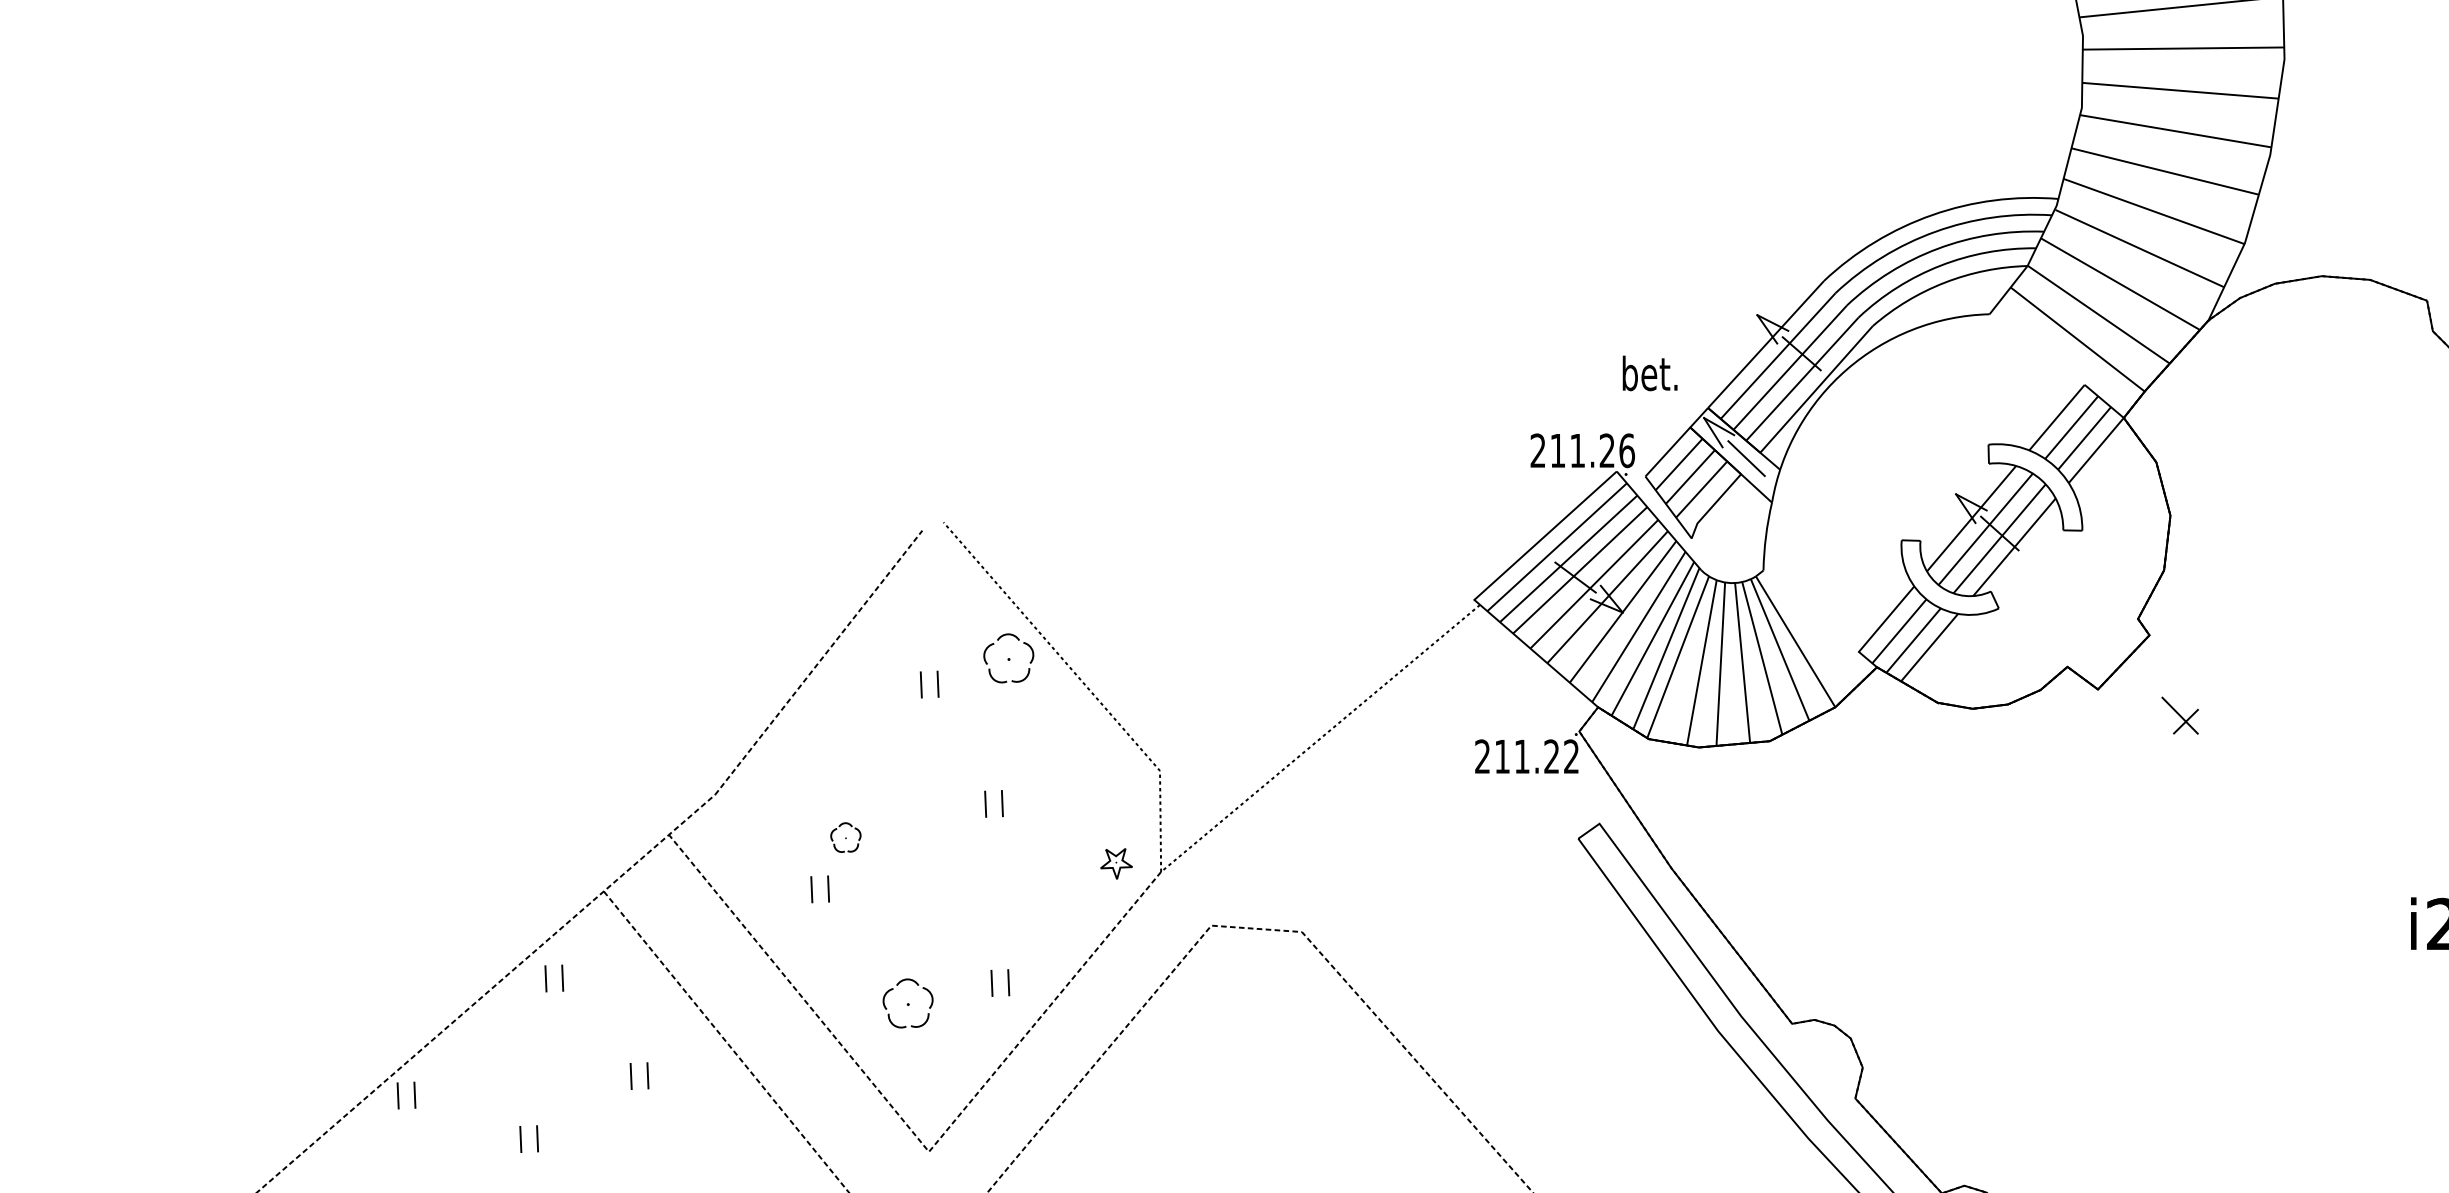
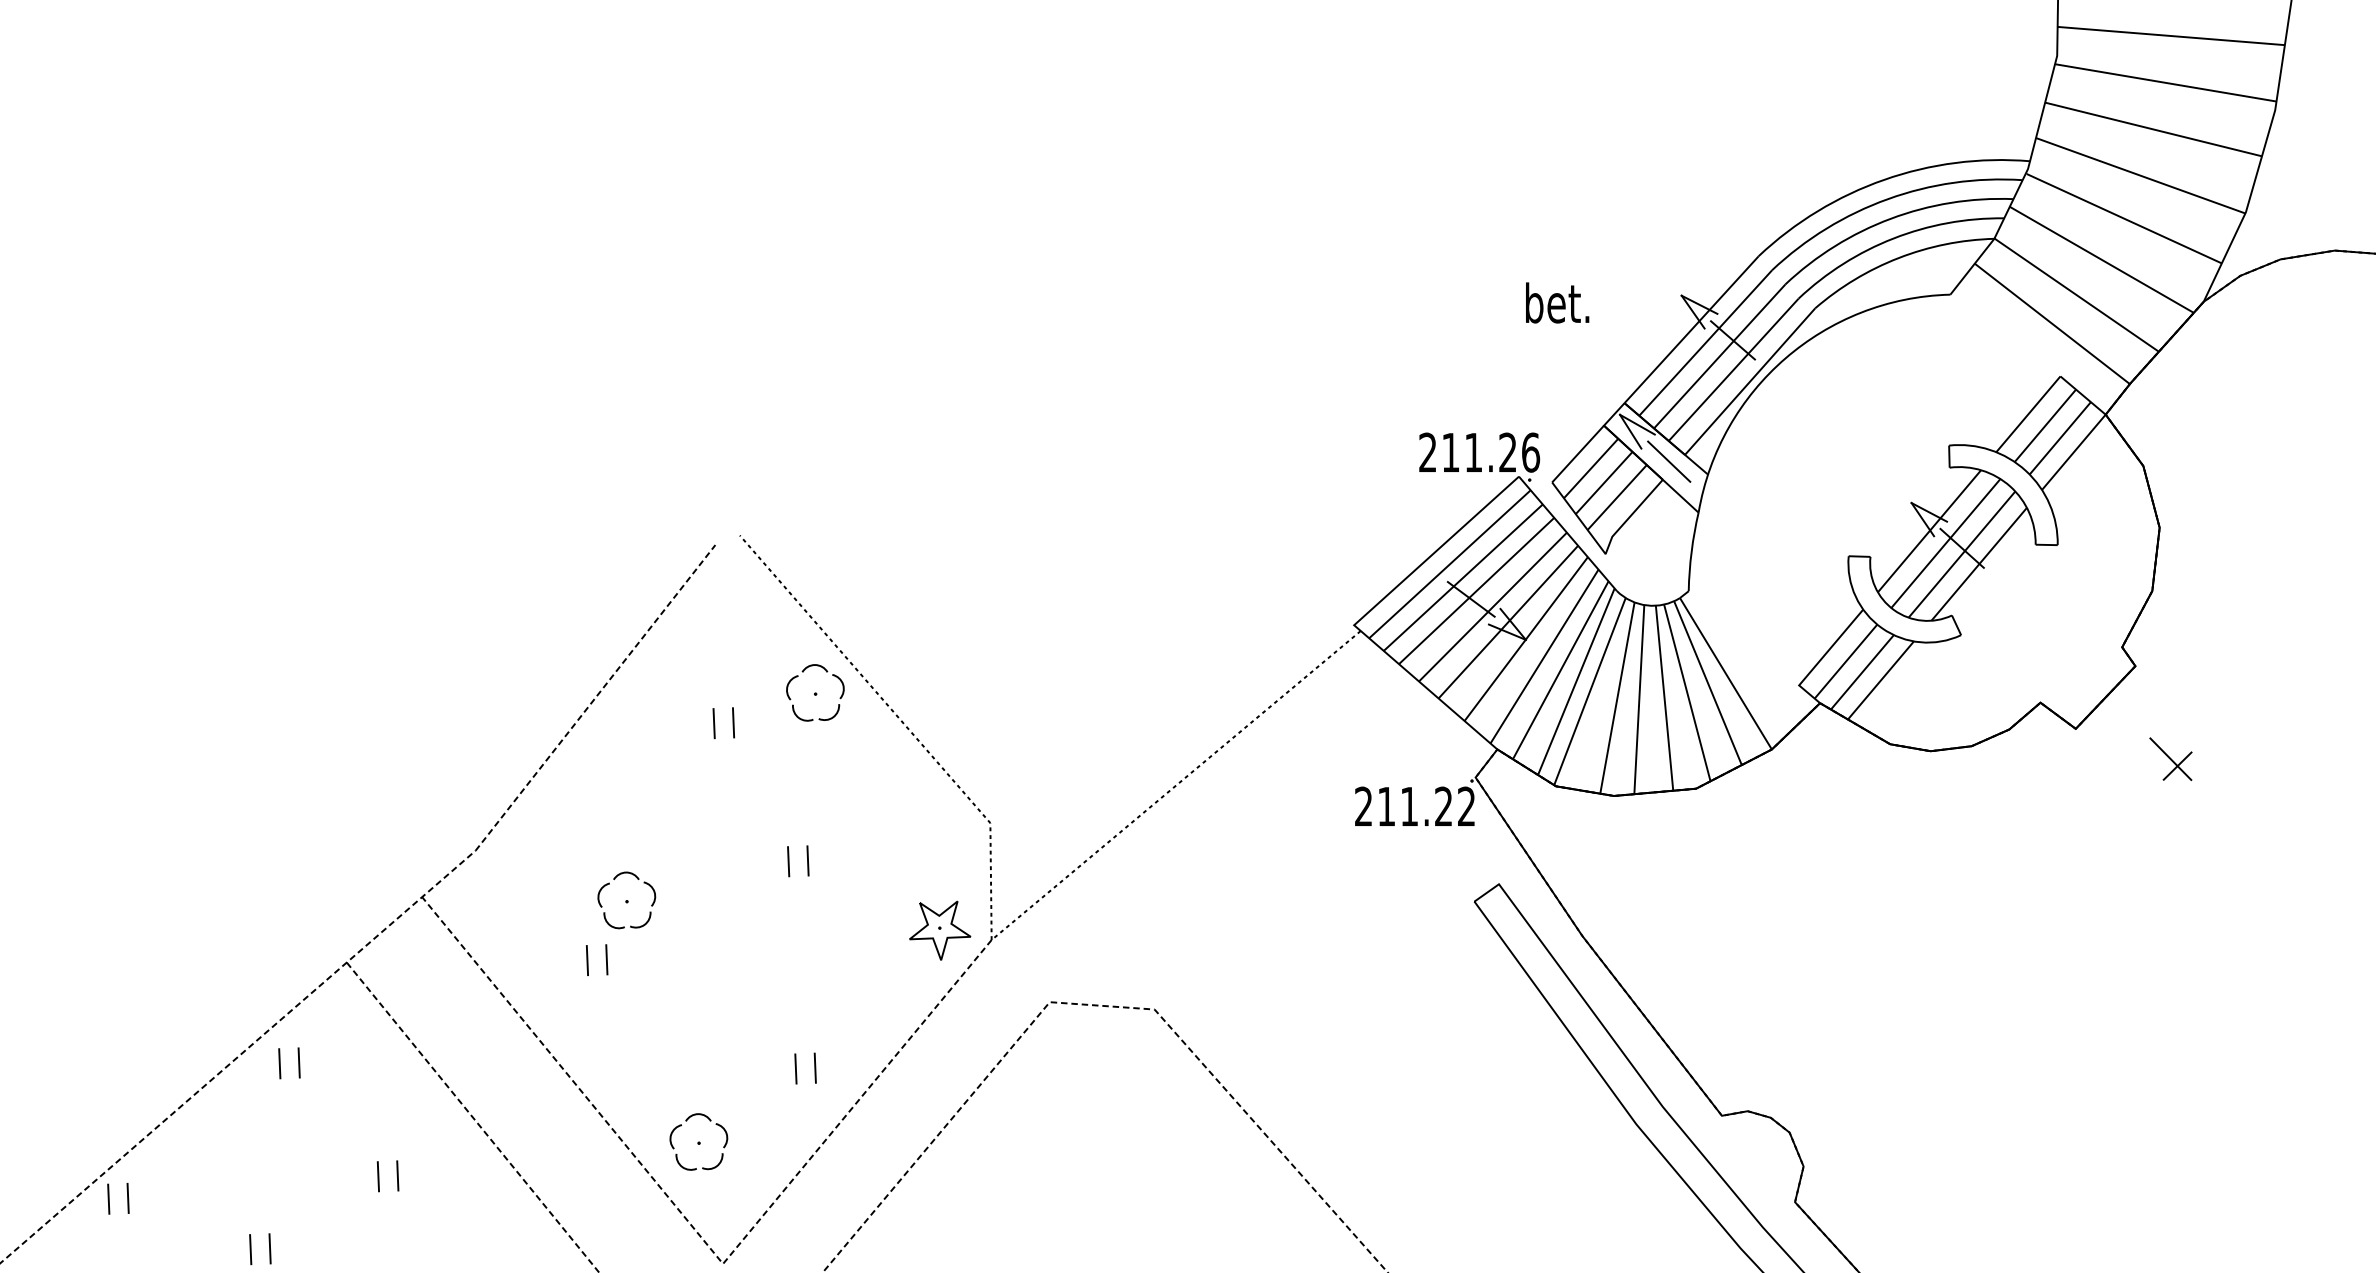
text: (1649, 373) -> (1556, 303), moved
part: (845, 837) -> (626, 900), size x1.67
part: (1116, 863) -> (940, 930), size x1.67
part: (907, 1003) -> (698, 1142), moved

